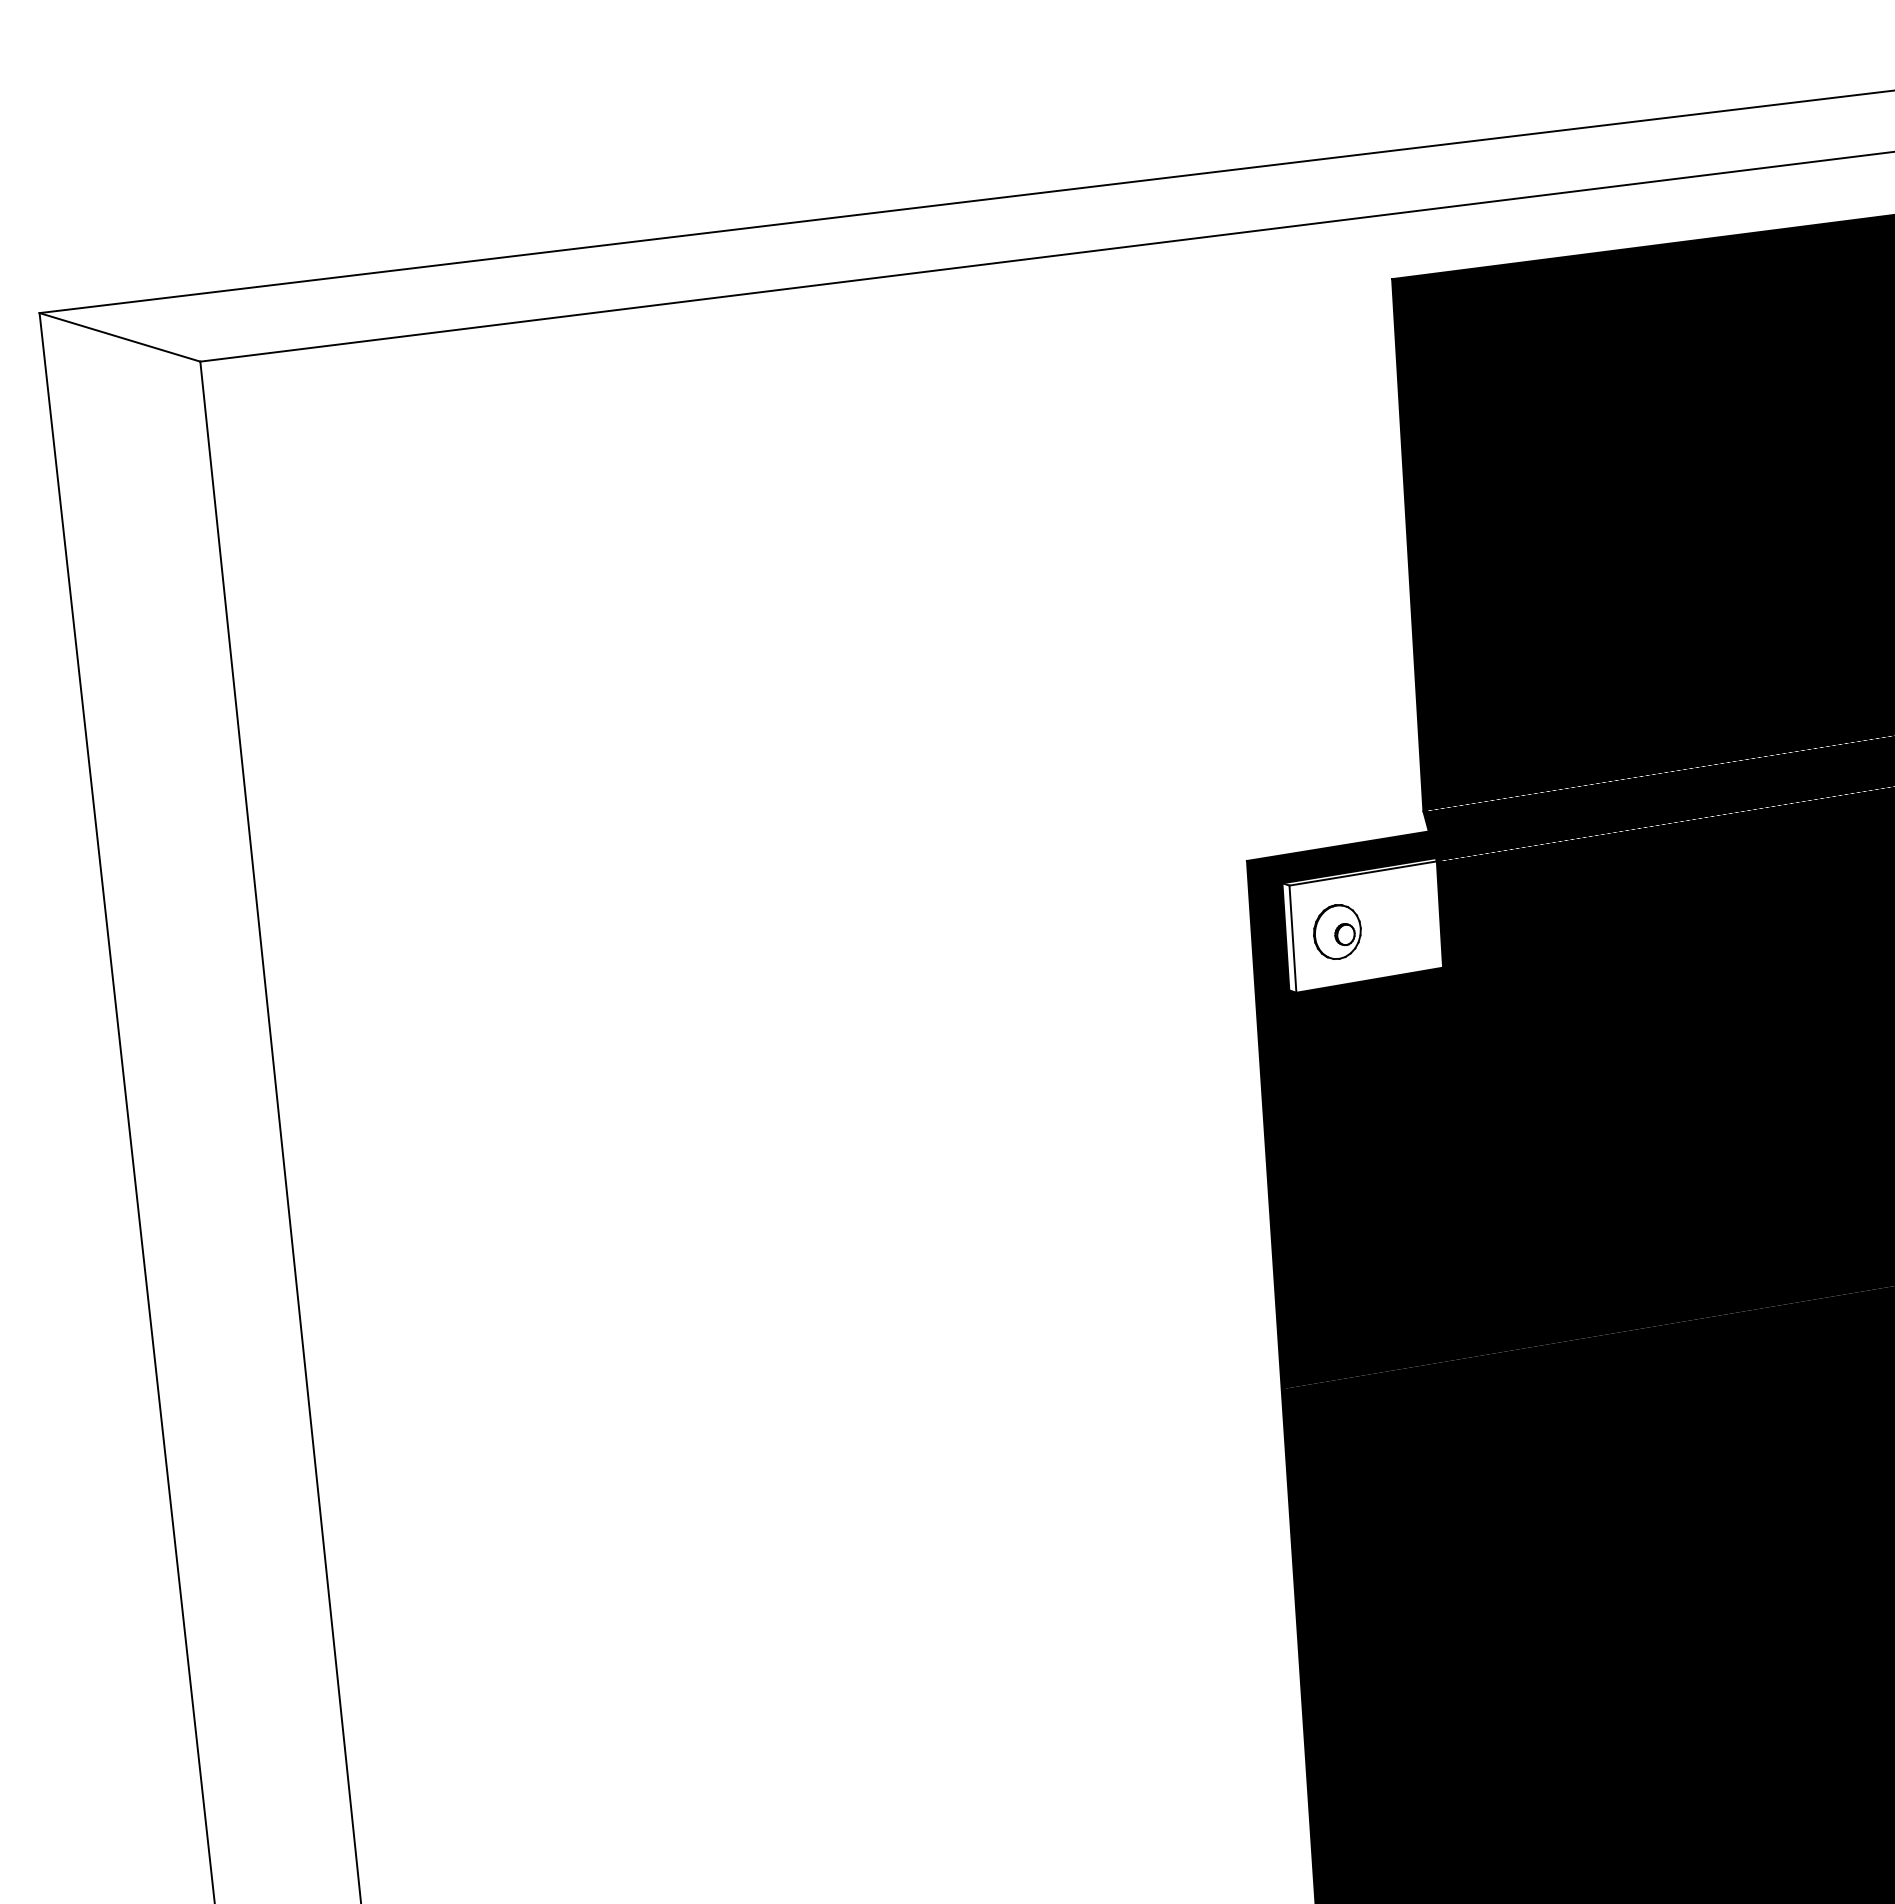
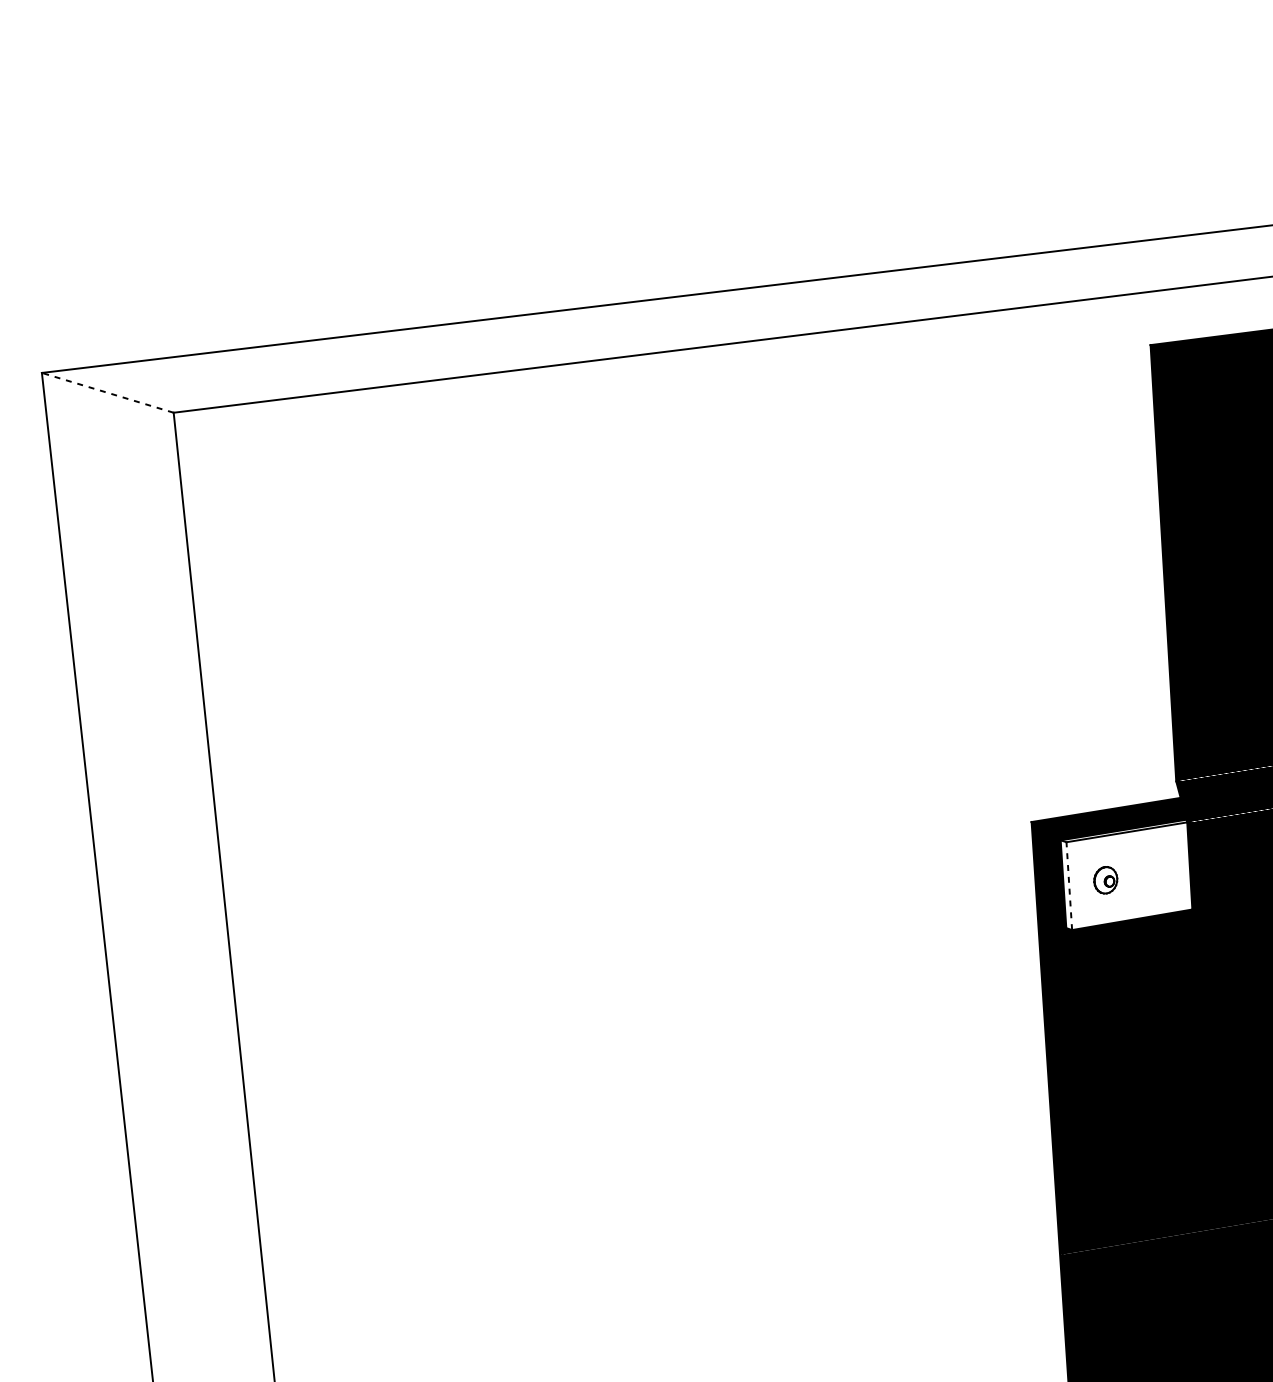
line: (119, 337) -> (107, 392), solid -> dashed
part: (1337, 931) -> (1105, 879), size x0.6
line: (1292, 939) -> (1068, 886), solid -> dashed

